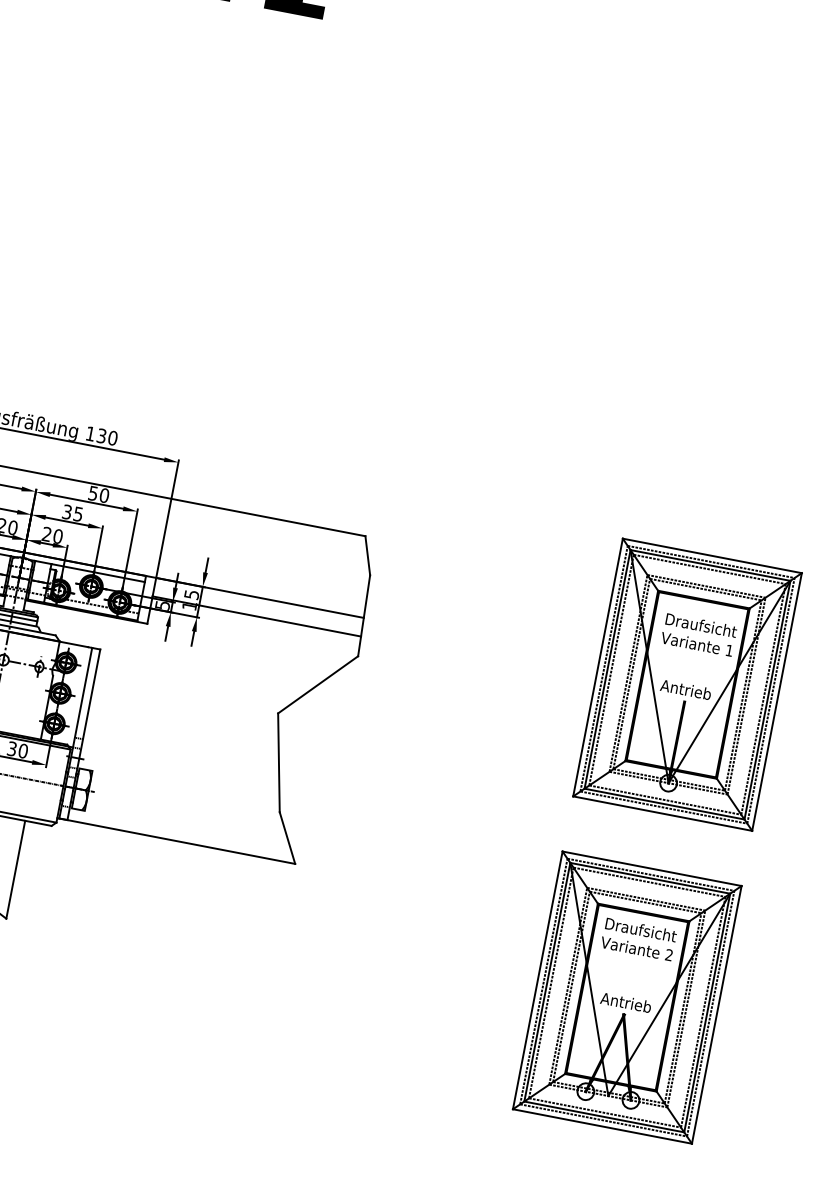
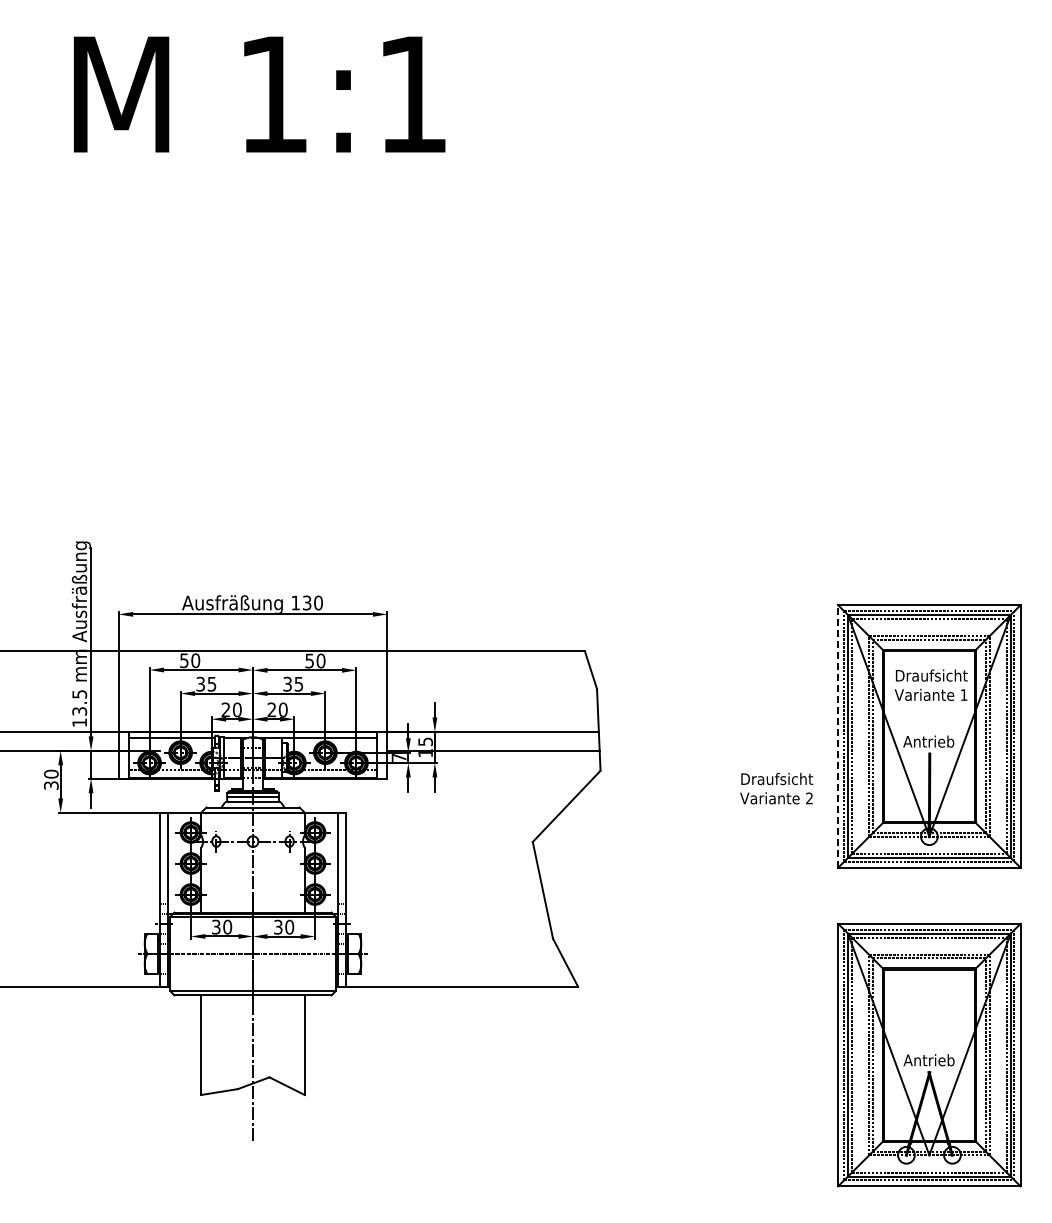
text: (162, 605) -> (398, 757), 5 -> 7
line: (598, 666) -> (838, 735), solid -> dashed
text: (638, 939) -> (776, 788), moved

